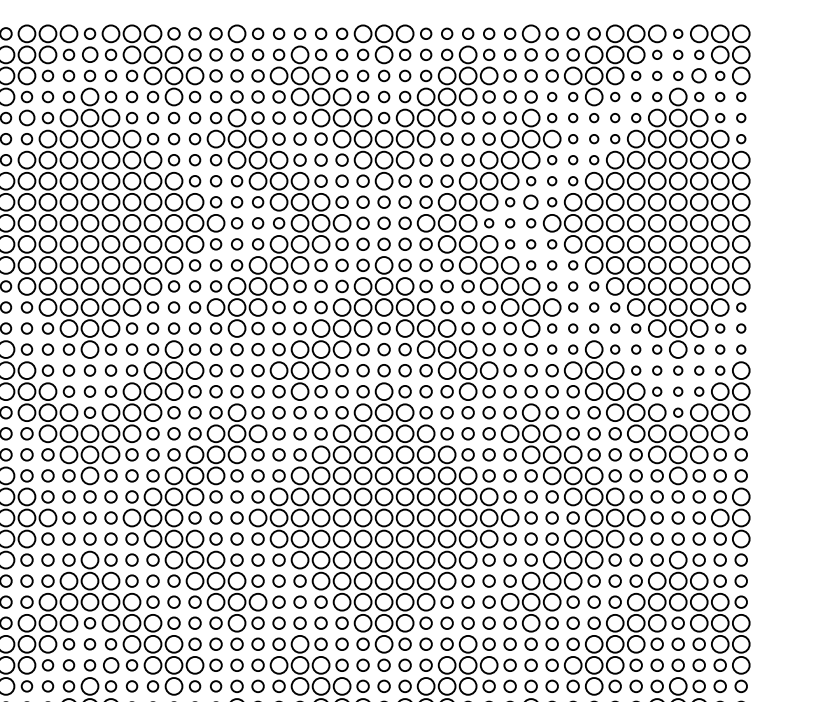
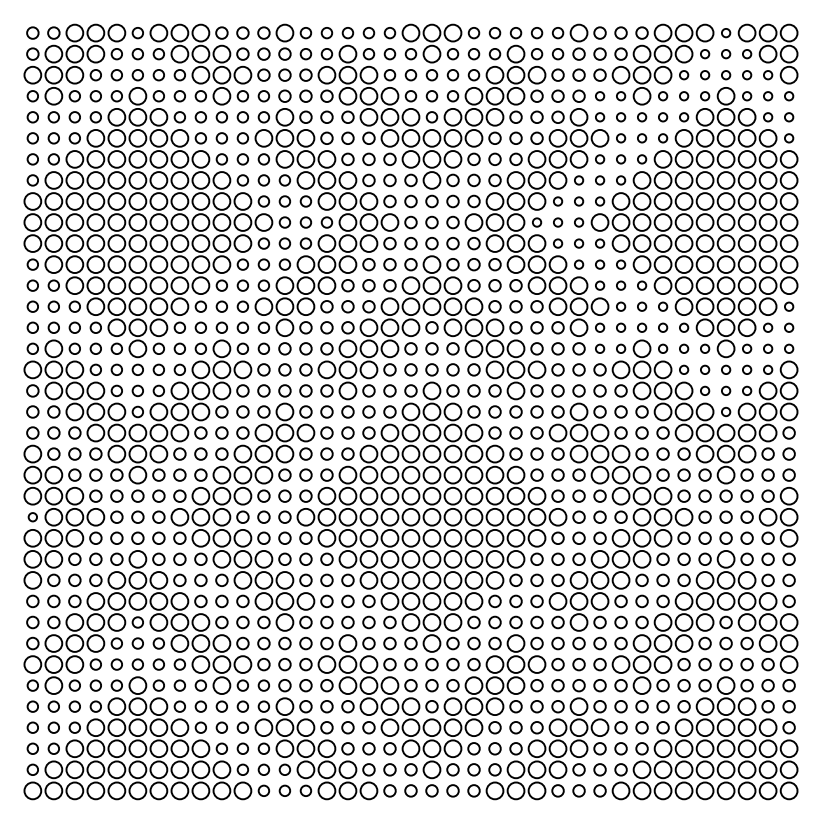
circle: (89, 55) -> (137, 54), size x0.71
circle: (699, 76) -> (747, 75), size x0.62
circle: (26, 118) -> (74, 117), size x0.71
circle: (531, 202) -> (579, 201), size x0.62
circle: (110, 665) -> (158, 664), size x0.71

